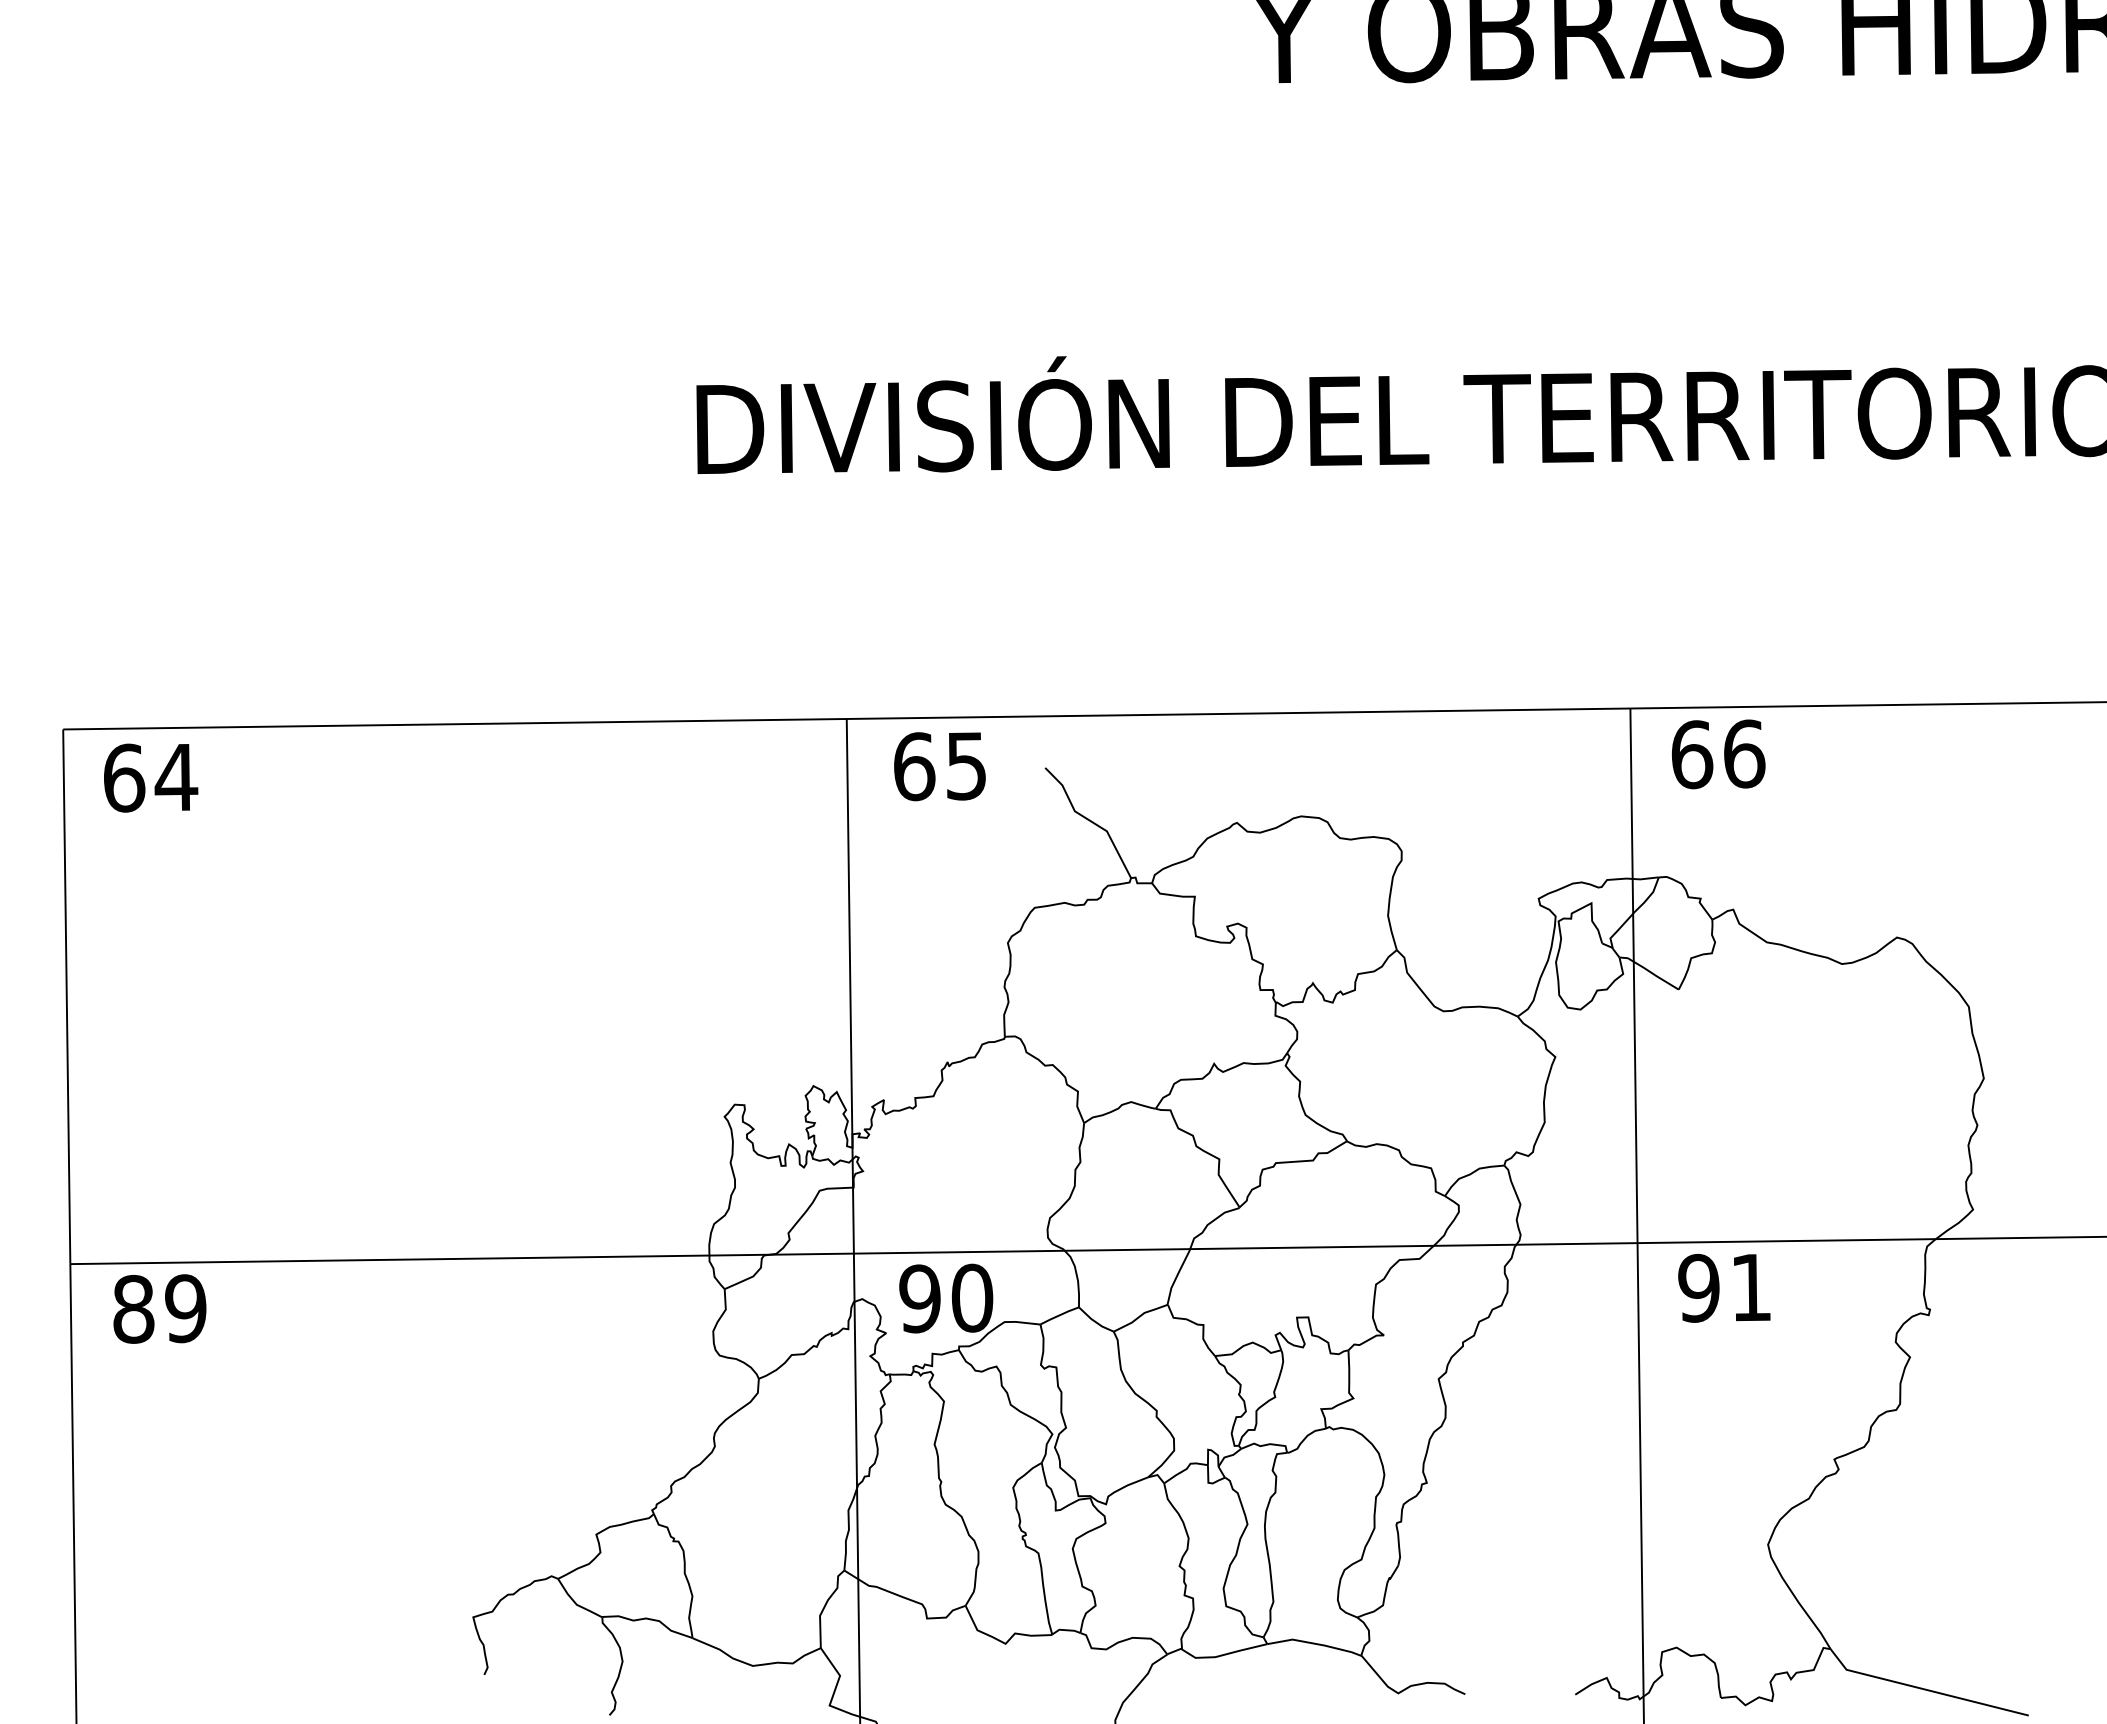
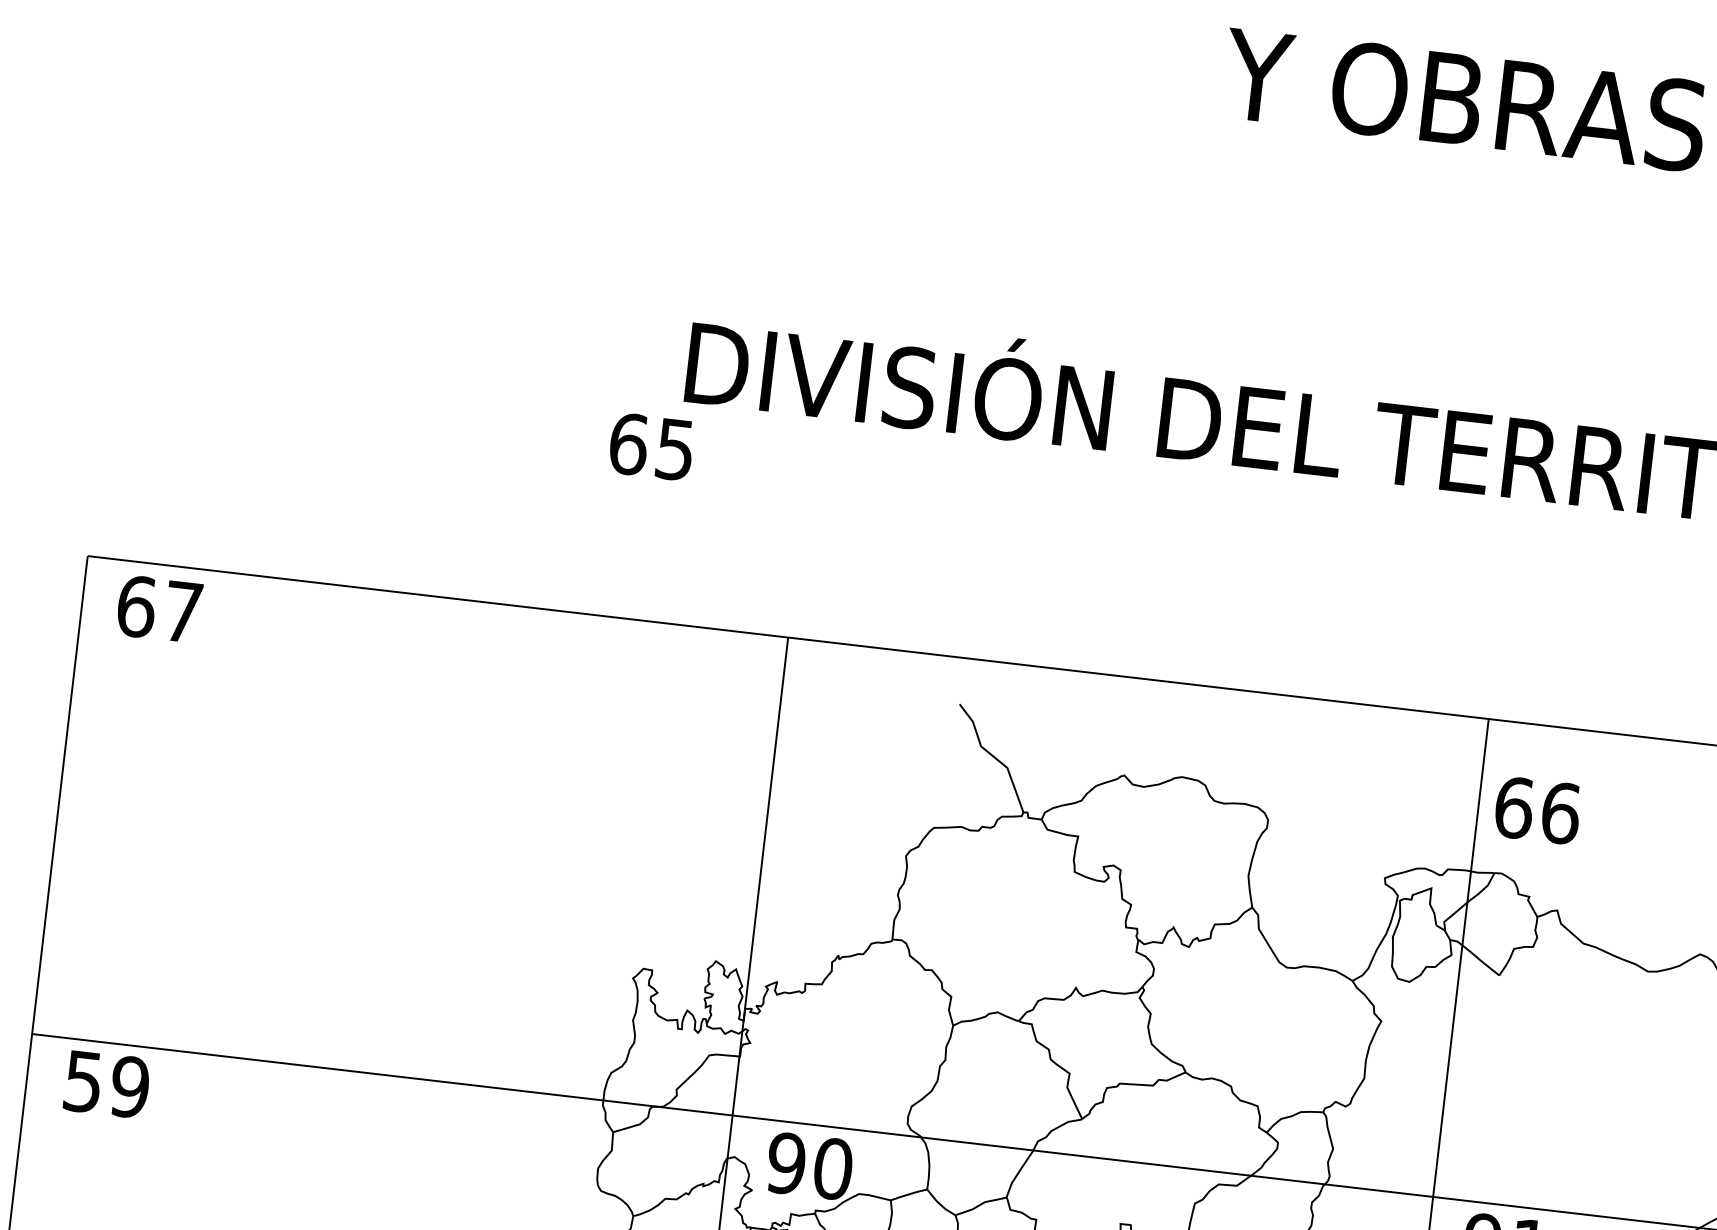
text: (1718, 754) -> (1537, 810), moved
text: (939, 766) -> (651, 446), moved
text: (176, 777) -> (183, 612), 64 -> 67
text: (133, 1308) -> (83, 1080), 89 -> 59

